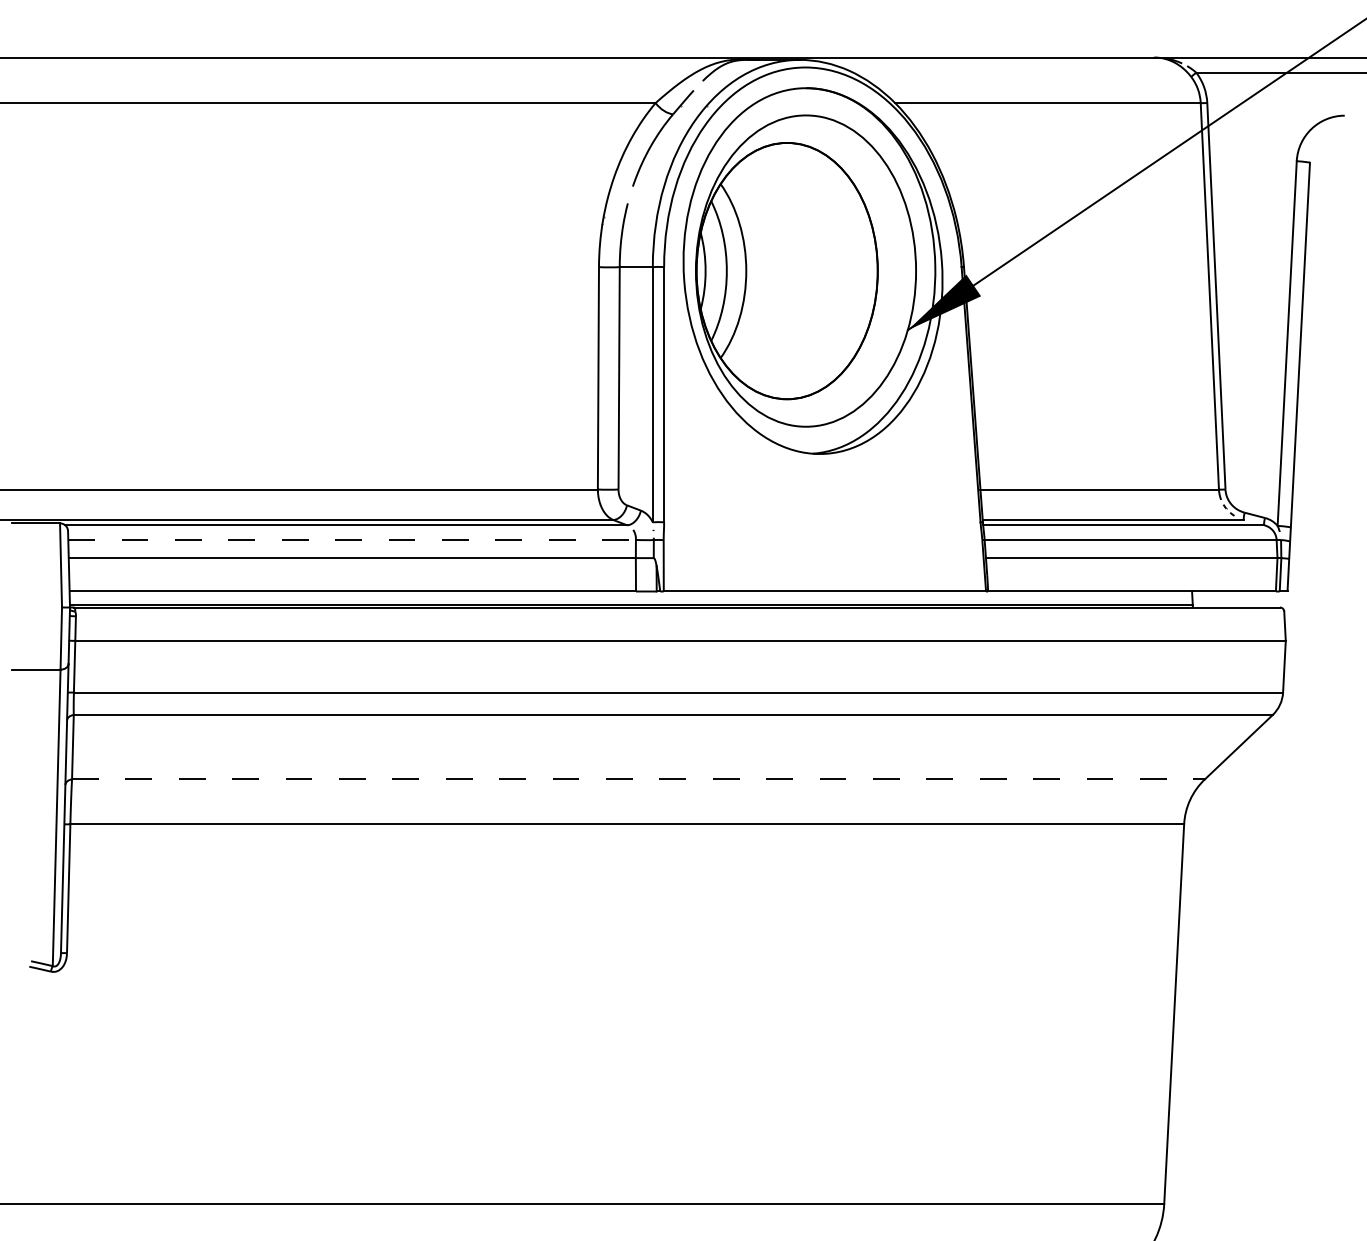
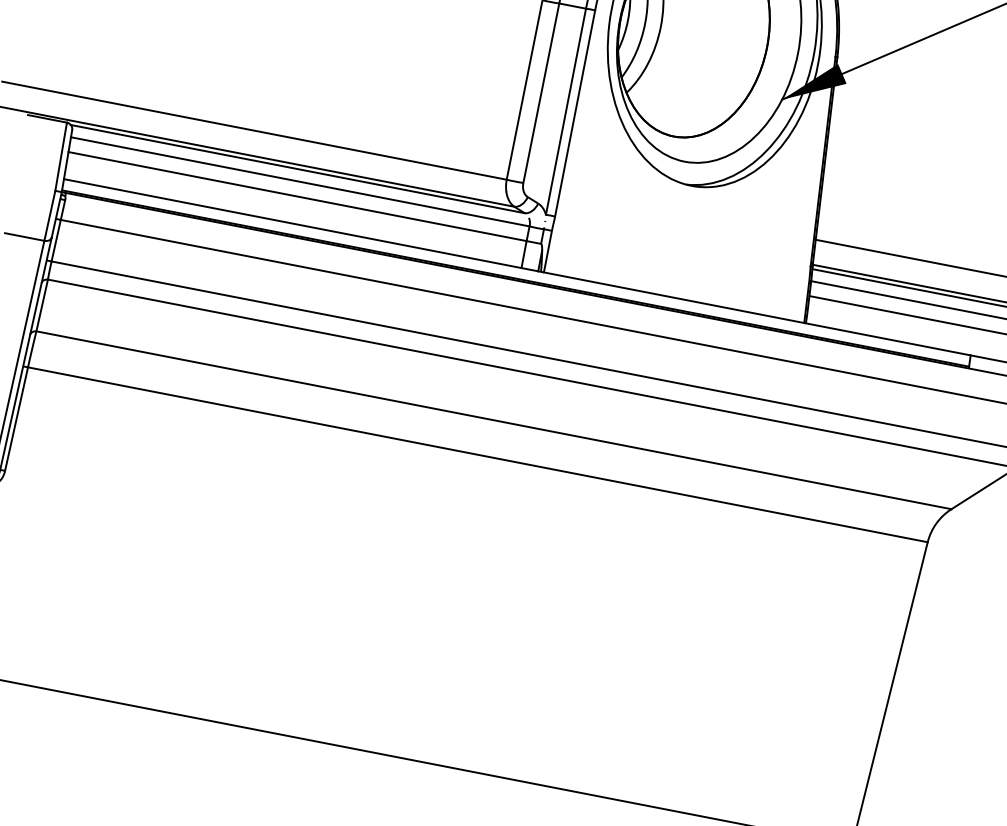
line: (352, 539) -> (300, 181), dashed -> solid
line: (638, 779) -> (494, 420), dashed -> solid

